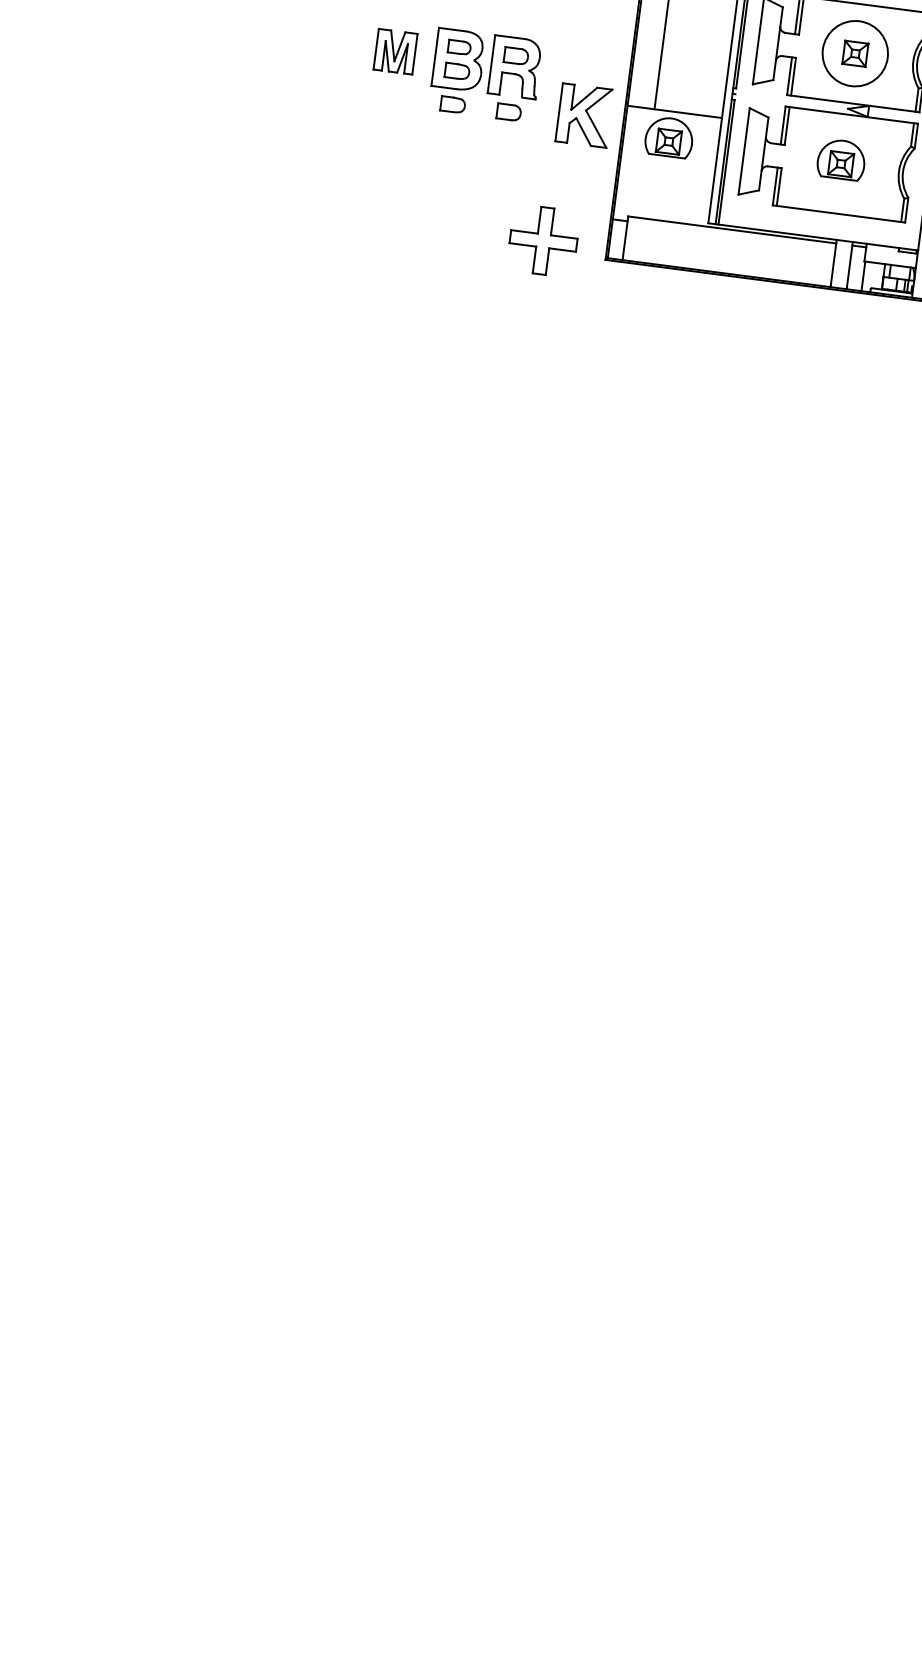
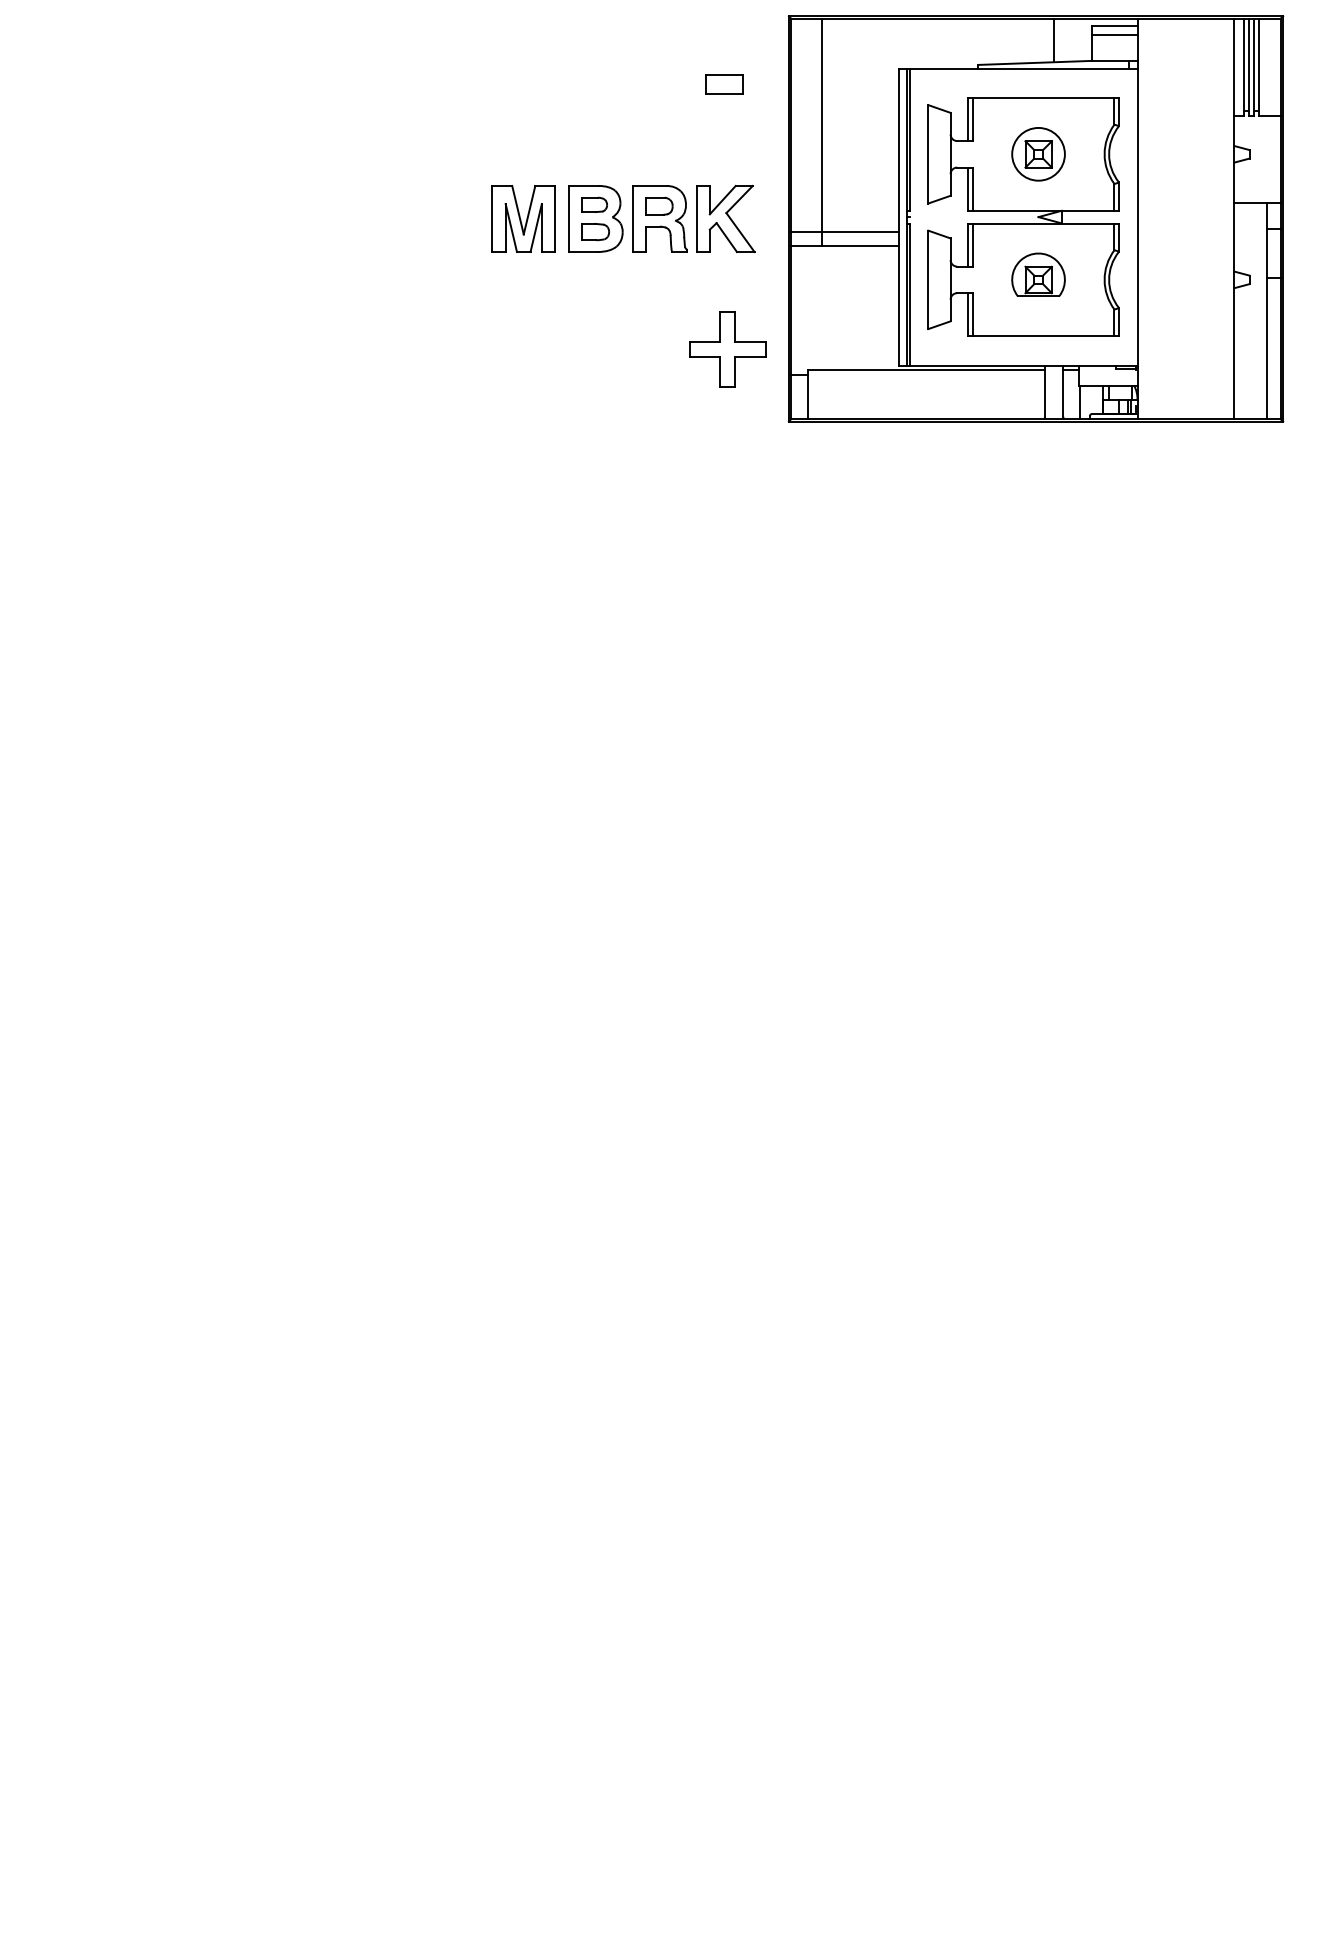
part: (395, 51) -> (523, 218), size x1.43
circle: (855, 52) -> (1038, 153), size x0.71
line: (676, 99) -> (844, 231), added
part: (452, 105) -> (595, 270), removed
part: (509, 111) -> (659, 269), removed
part: (584, 115) -> (725, 218), moved
part: (669, 136) -> (842, 274), removed
part: (543, 241) -> (727, 349), moved

